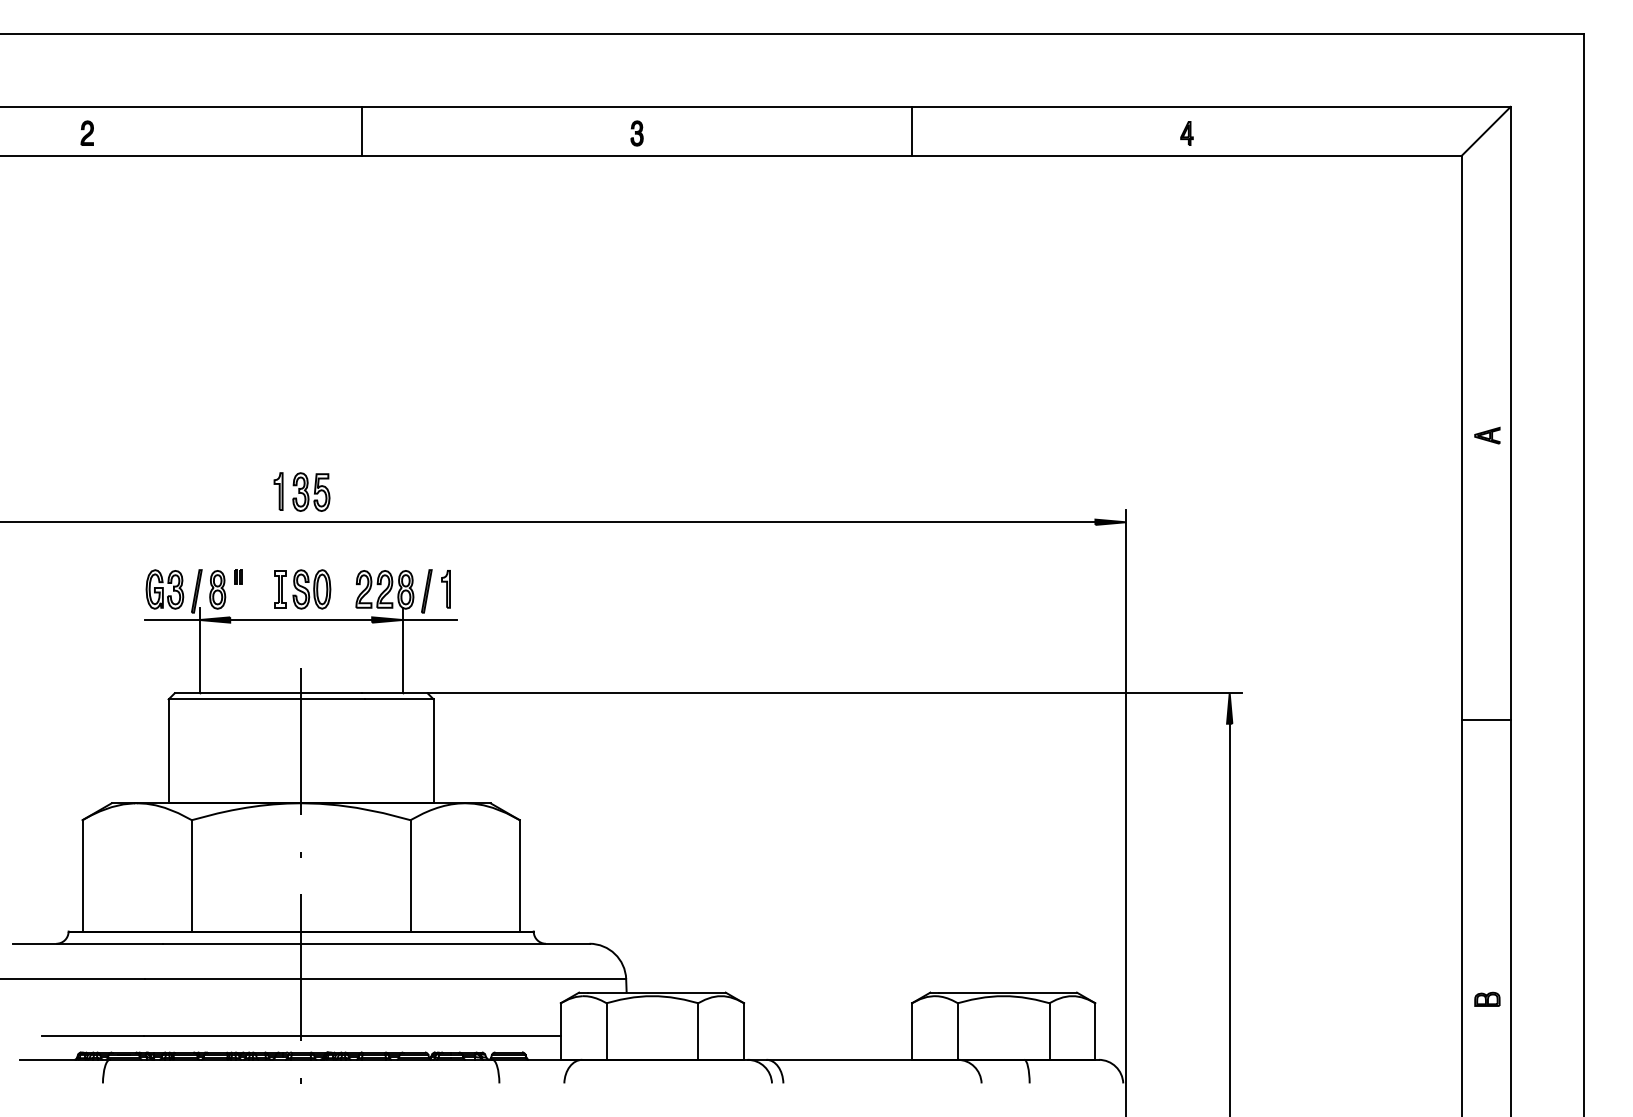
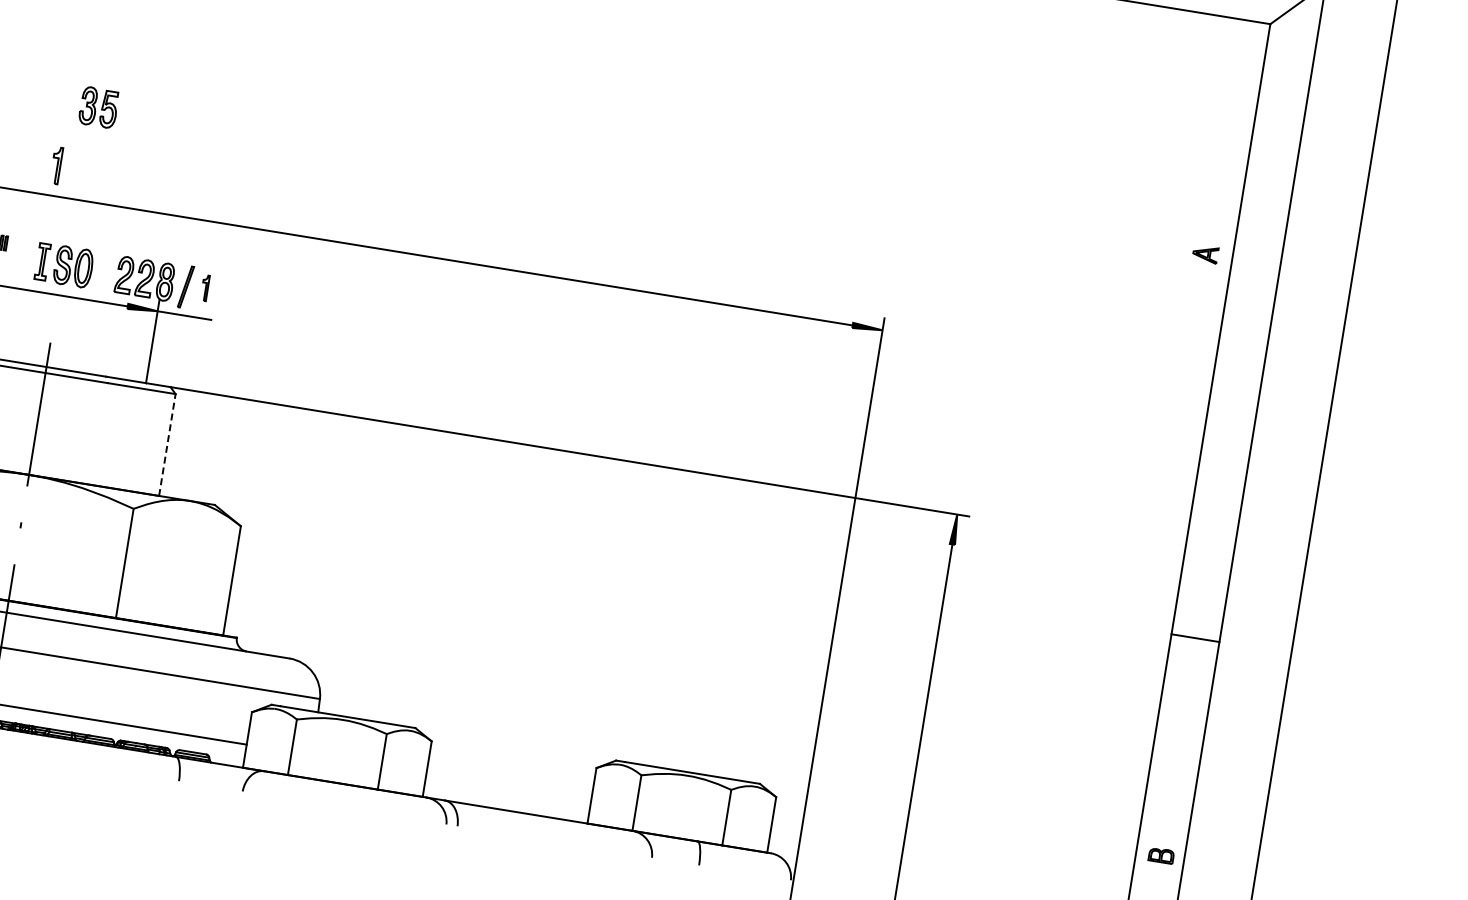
part: (1487, 435) -> (1205, 254), moved
part: (311, 491) -> (99, 106), moved
part: (445, 589) -> (204, 288), size x0.7
line: (1485, 719) -> (1194, 637), moved
line: (433, 751) -> (167, 445), solid -> dashed

